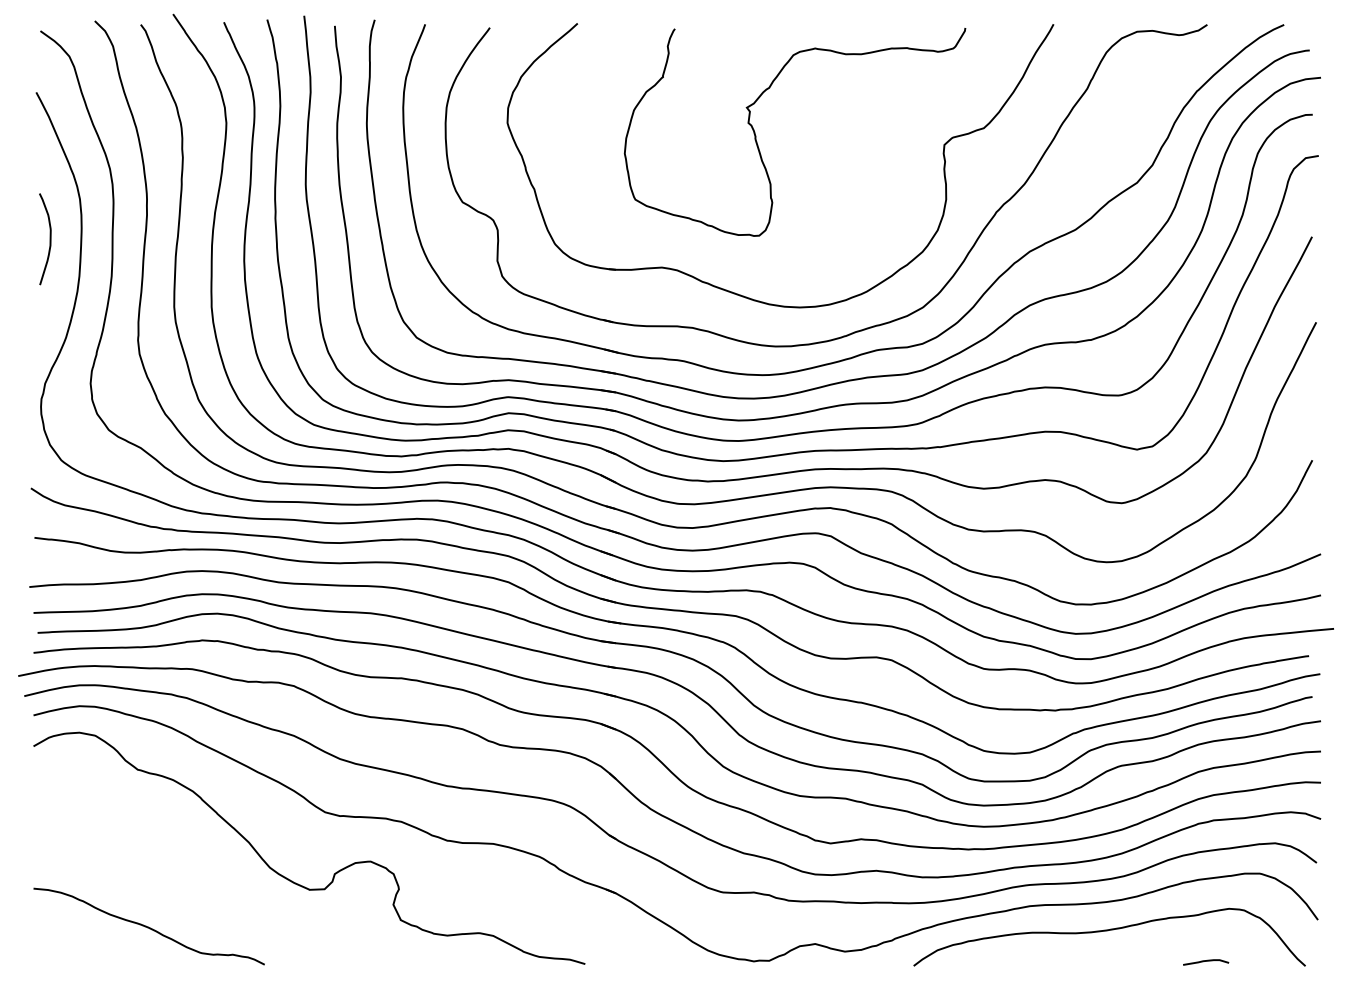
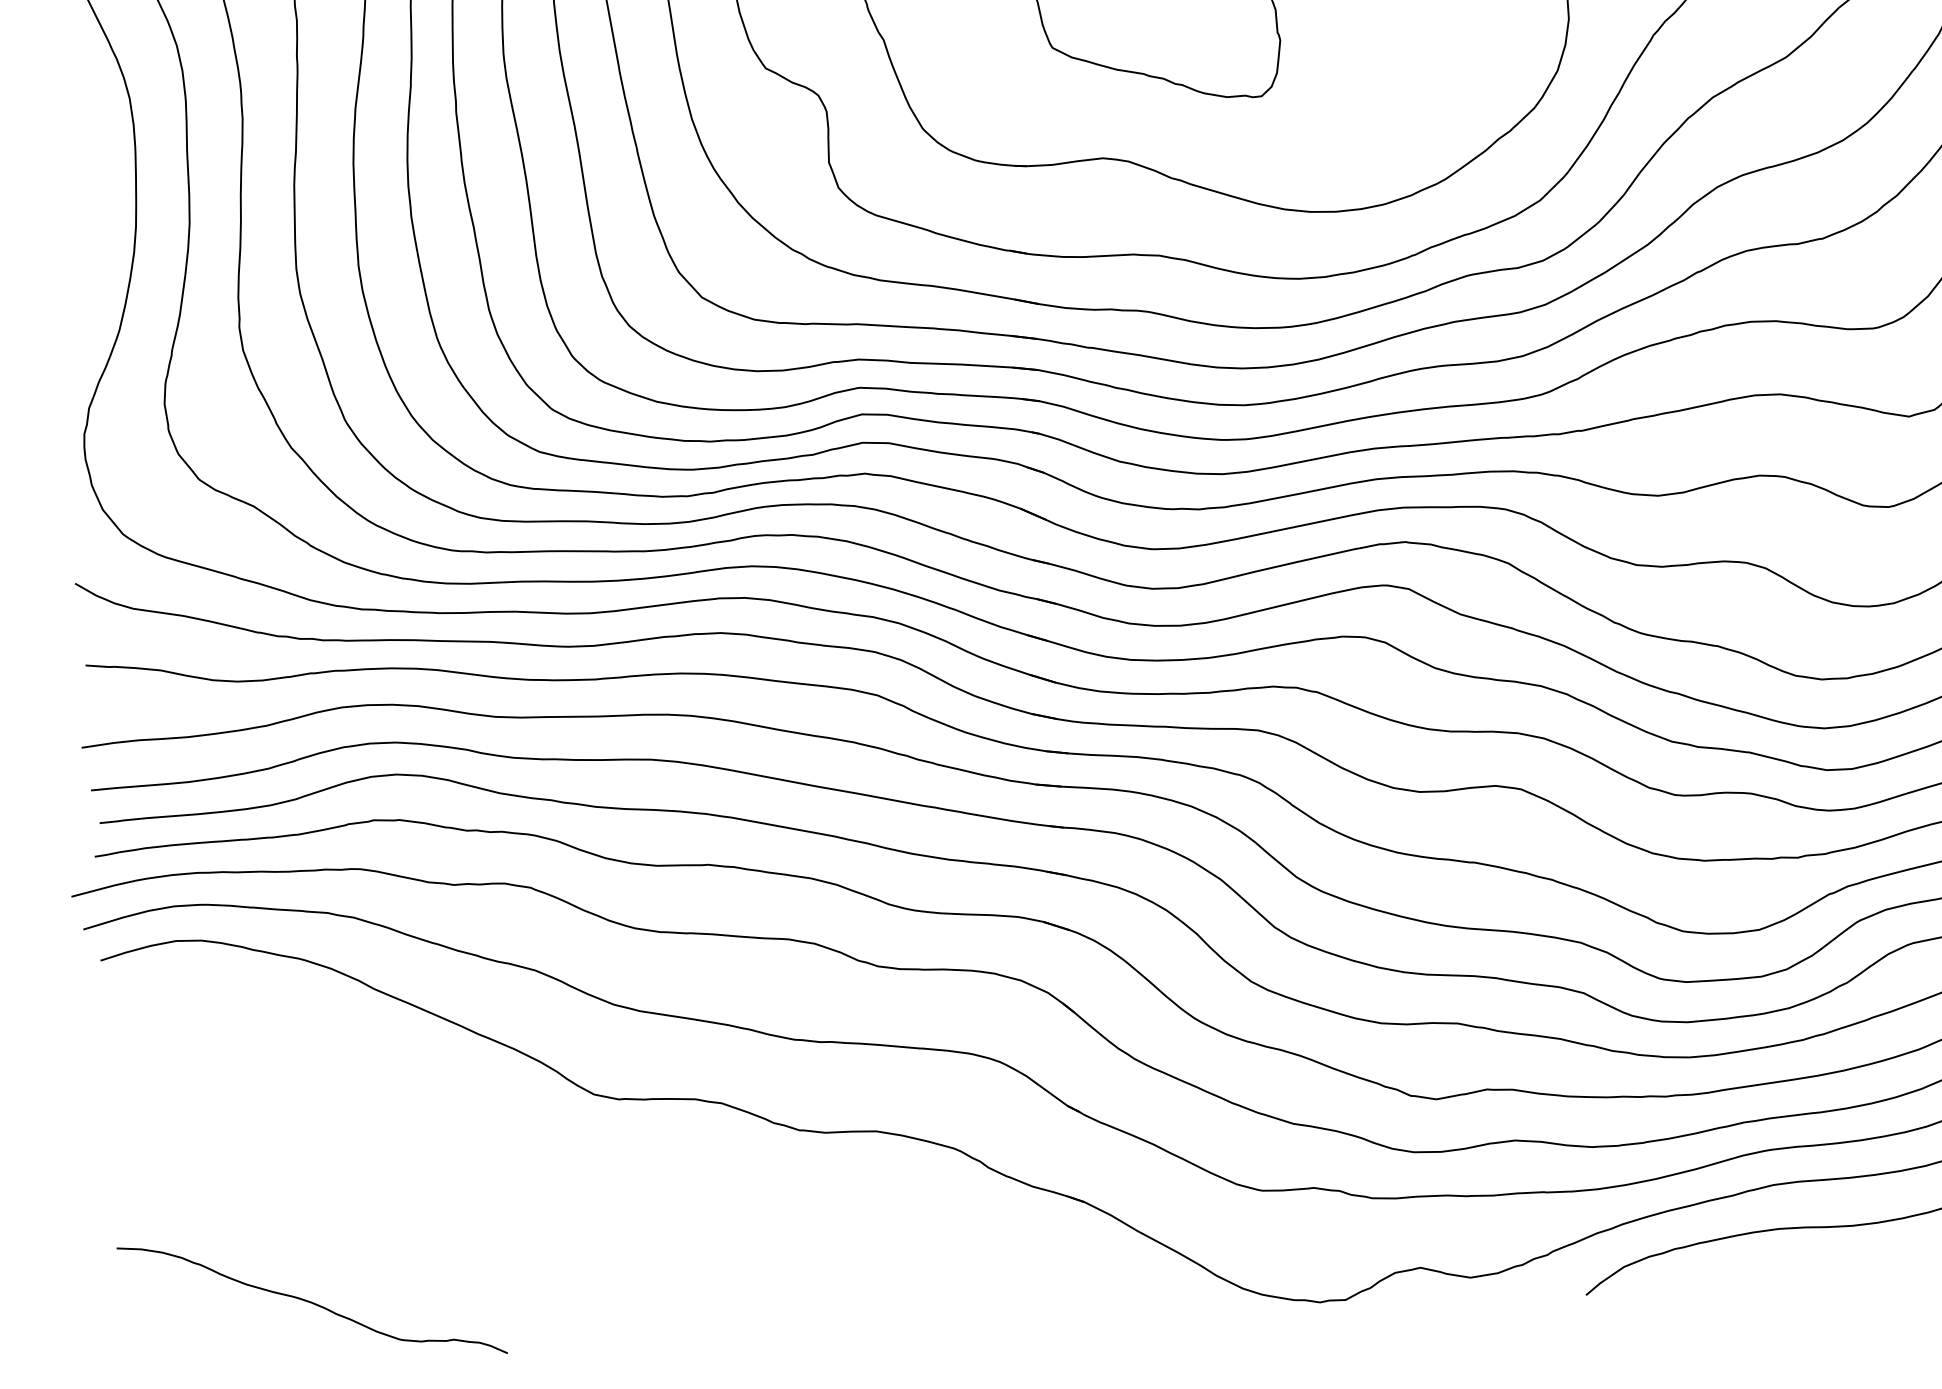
curve: (49, 239) -> (82, 168), removed
curve: (335, 872) -> (616, 1193), removed

